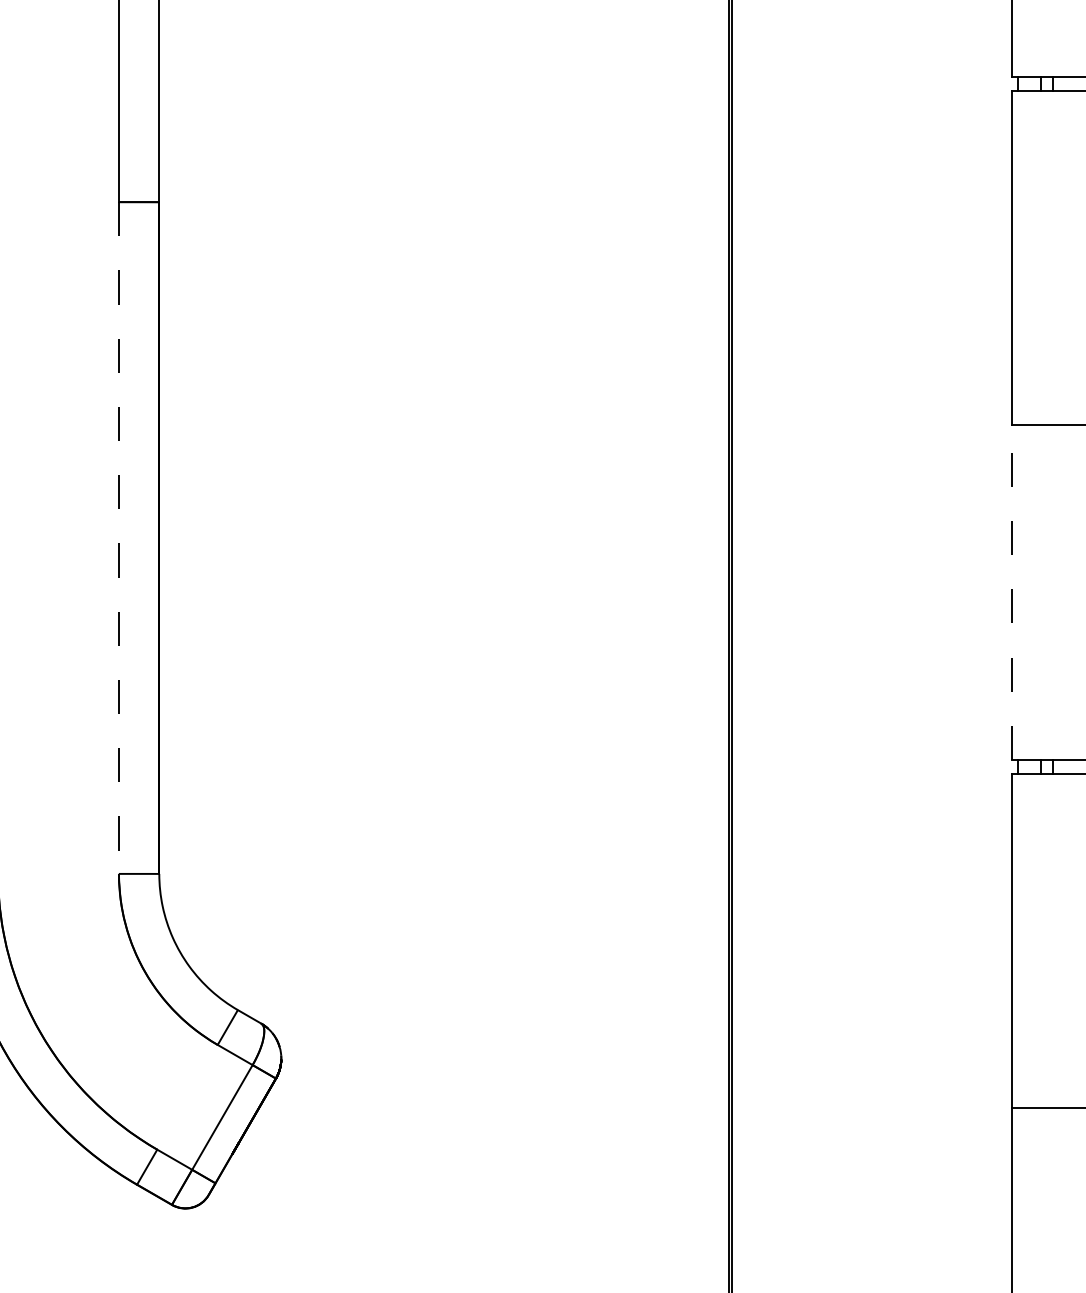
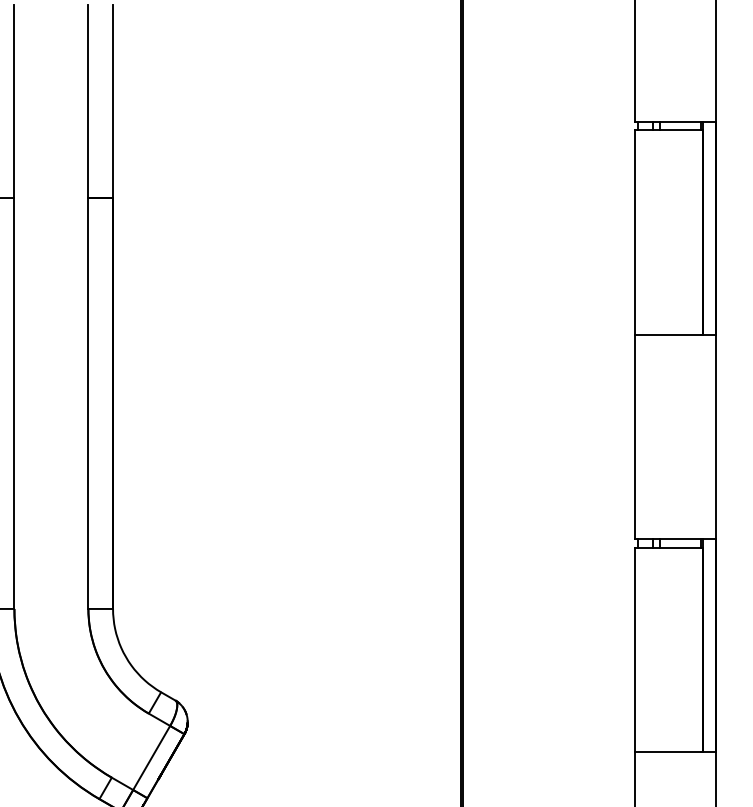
line: (119, 539) -> (88, 404), dashed -> solid
line: (1011, 591) -> (634, 436), dashed -> solid

